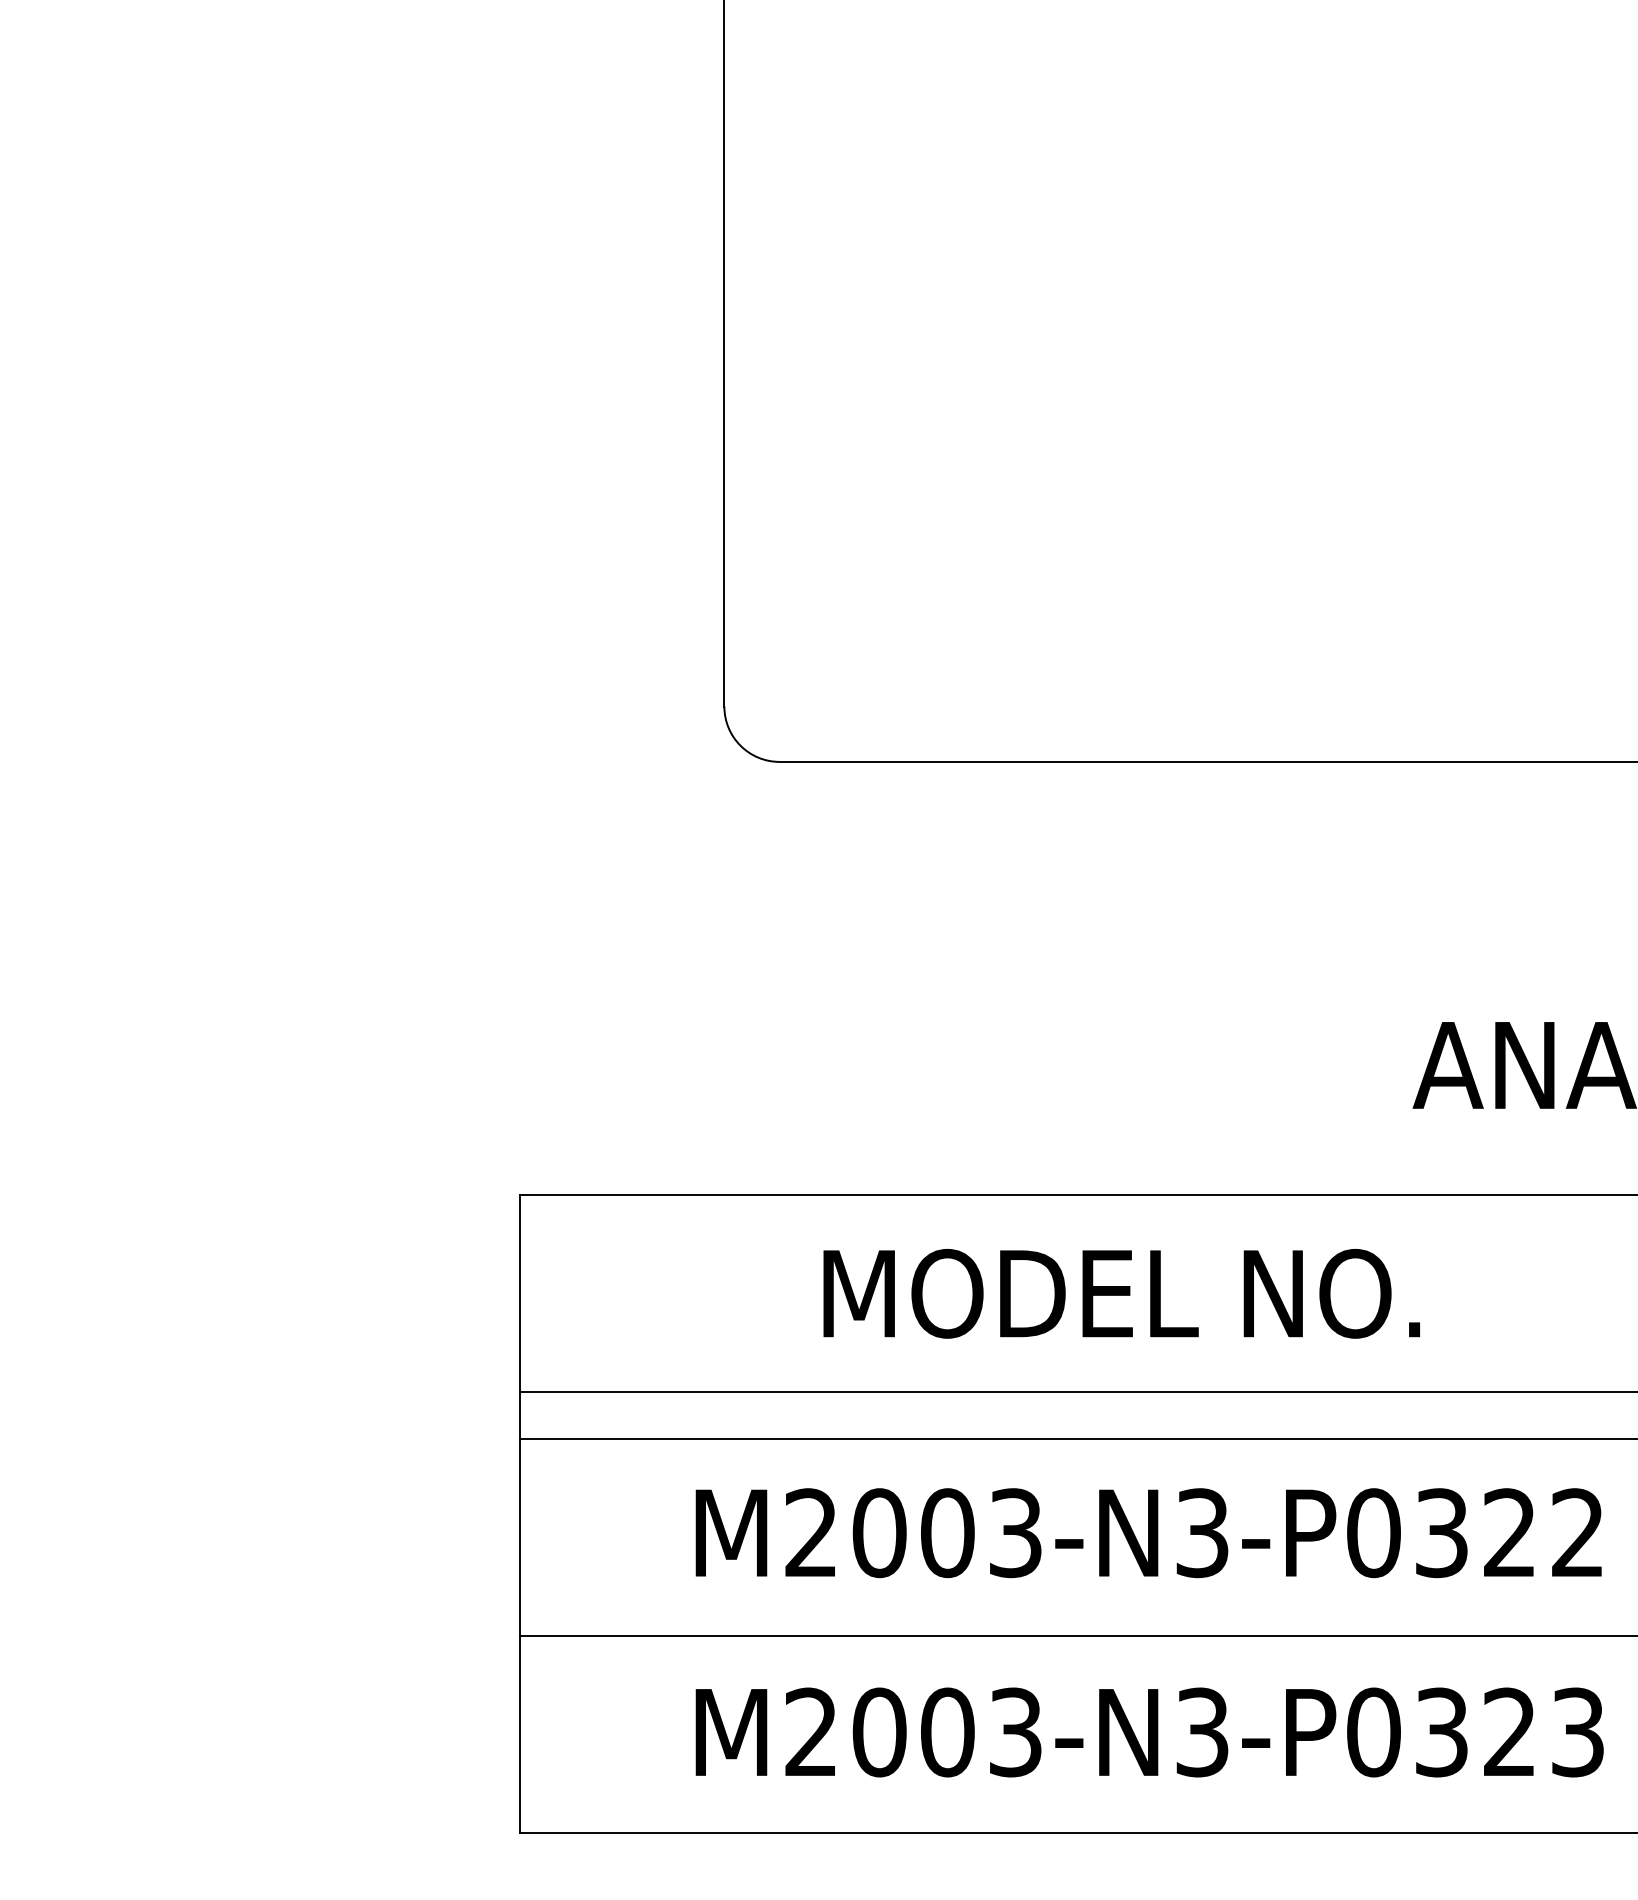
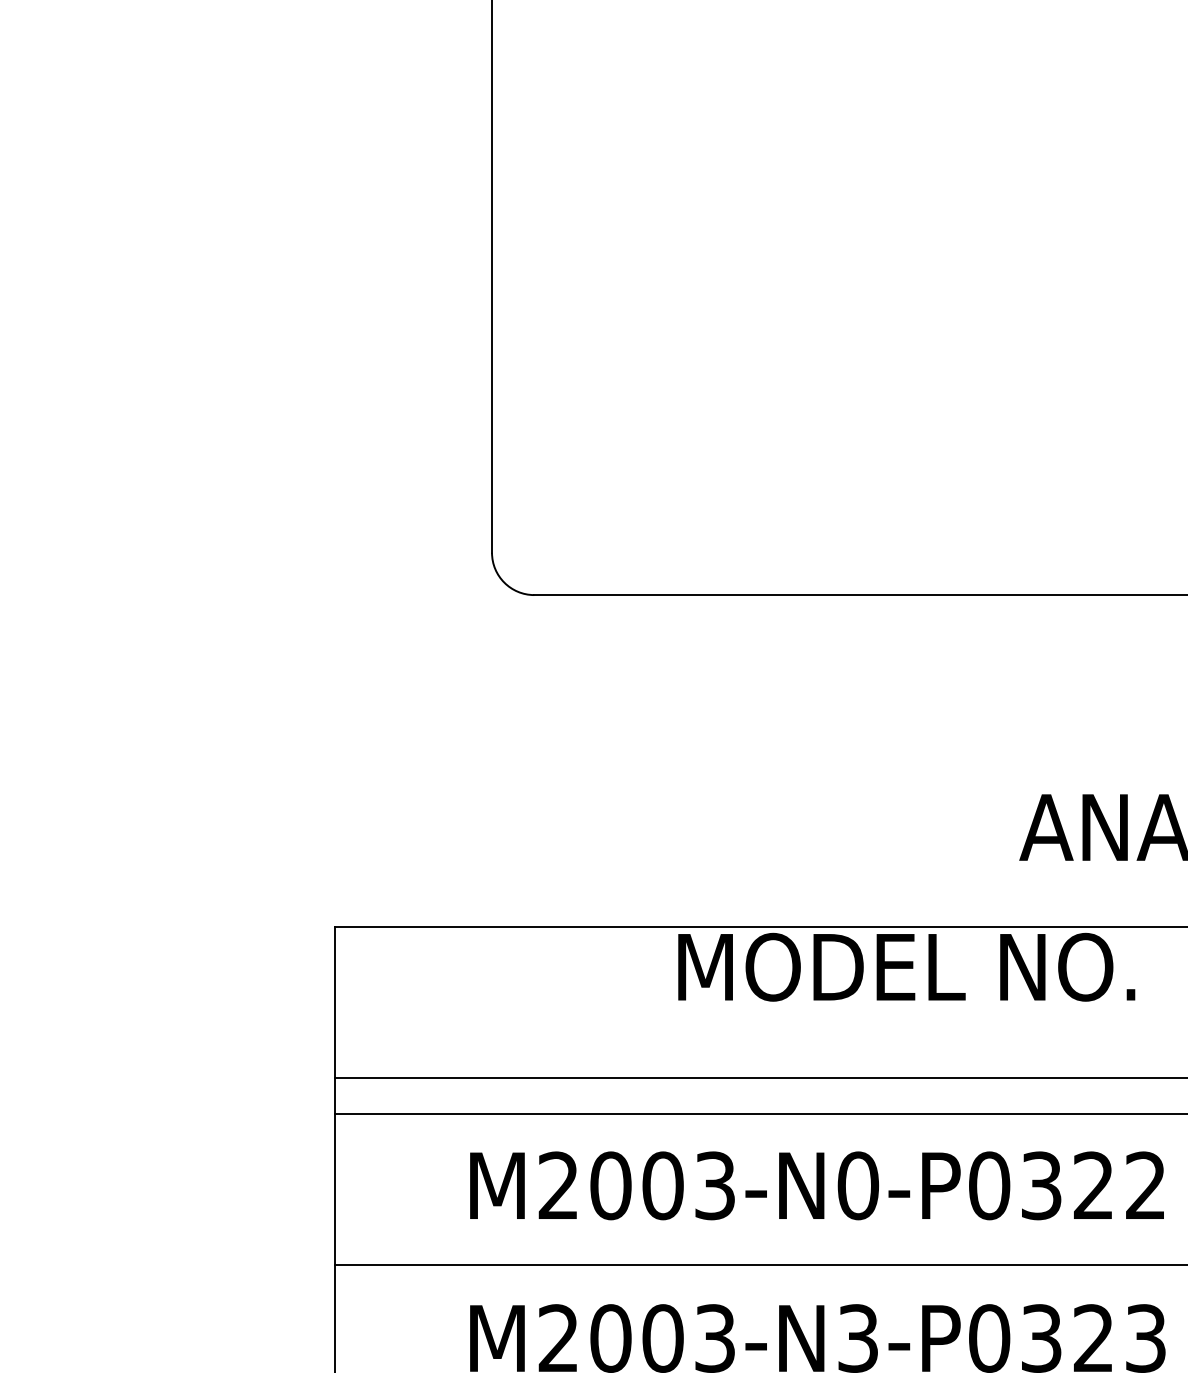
text: (1121, 1293) -> (906, 967), moved
text: (1202, 1533) -> (858, 1186), M2003-N3-P0322 -> M2003-N0-P0322

